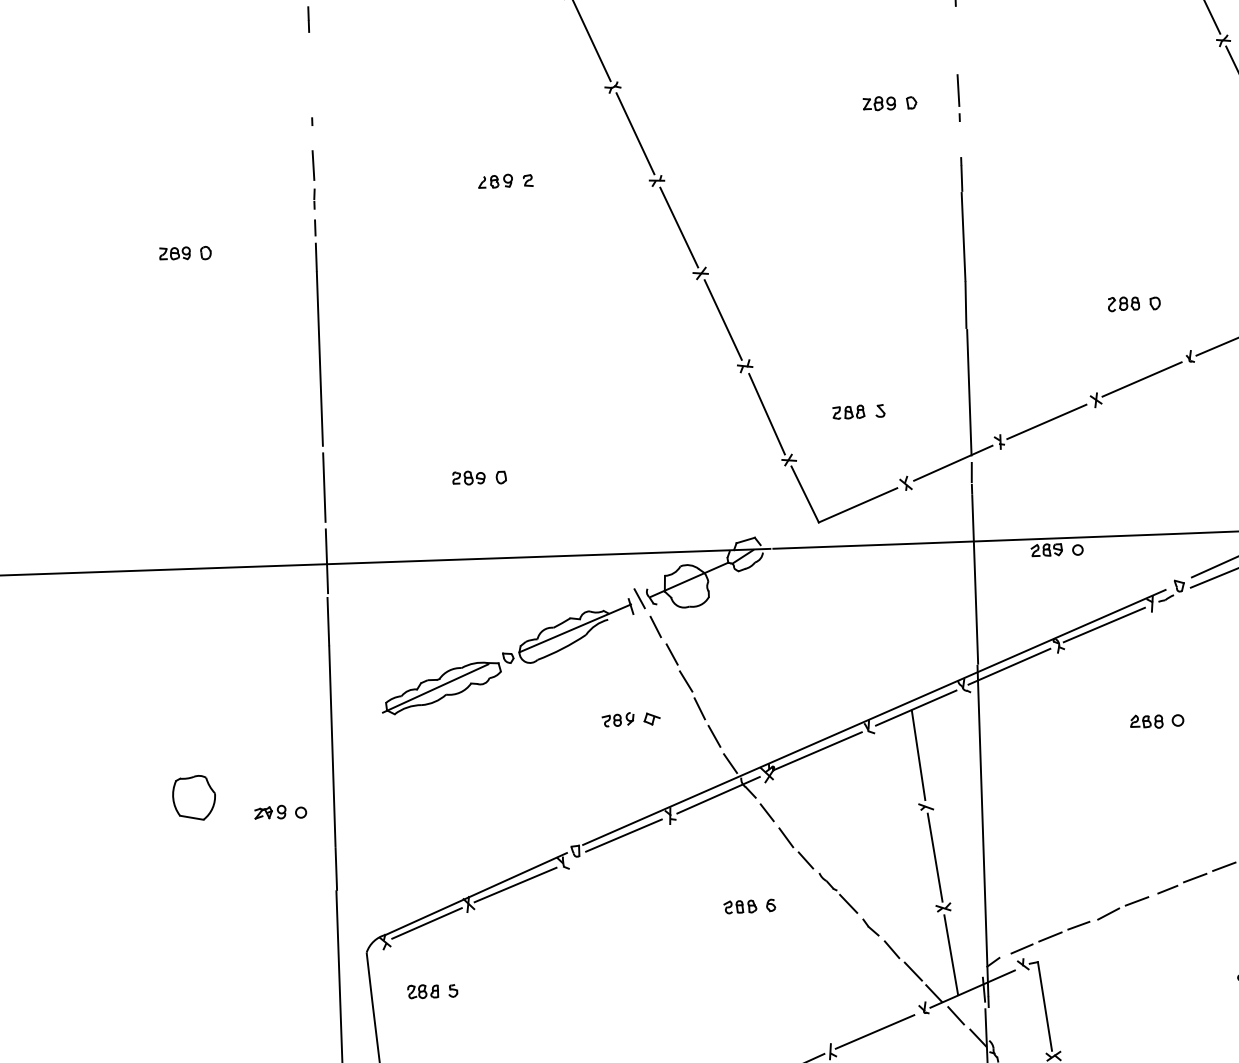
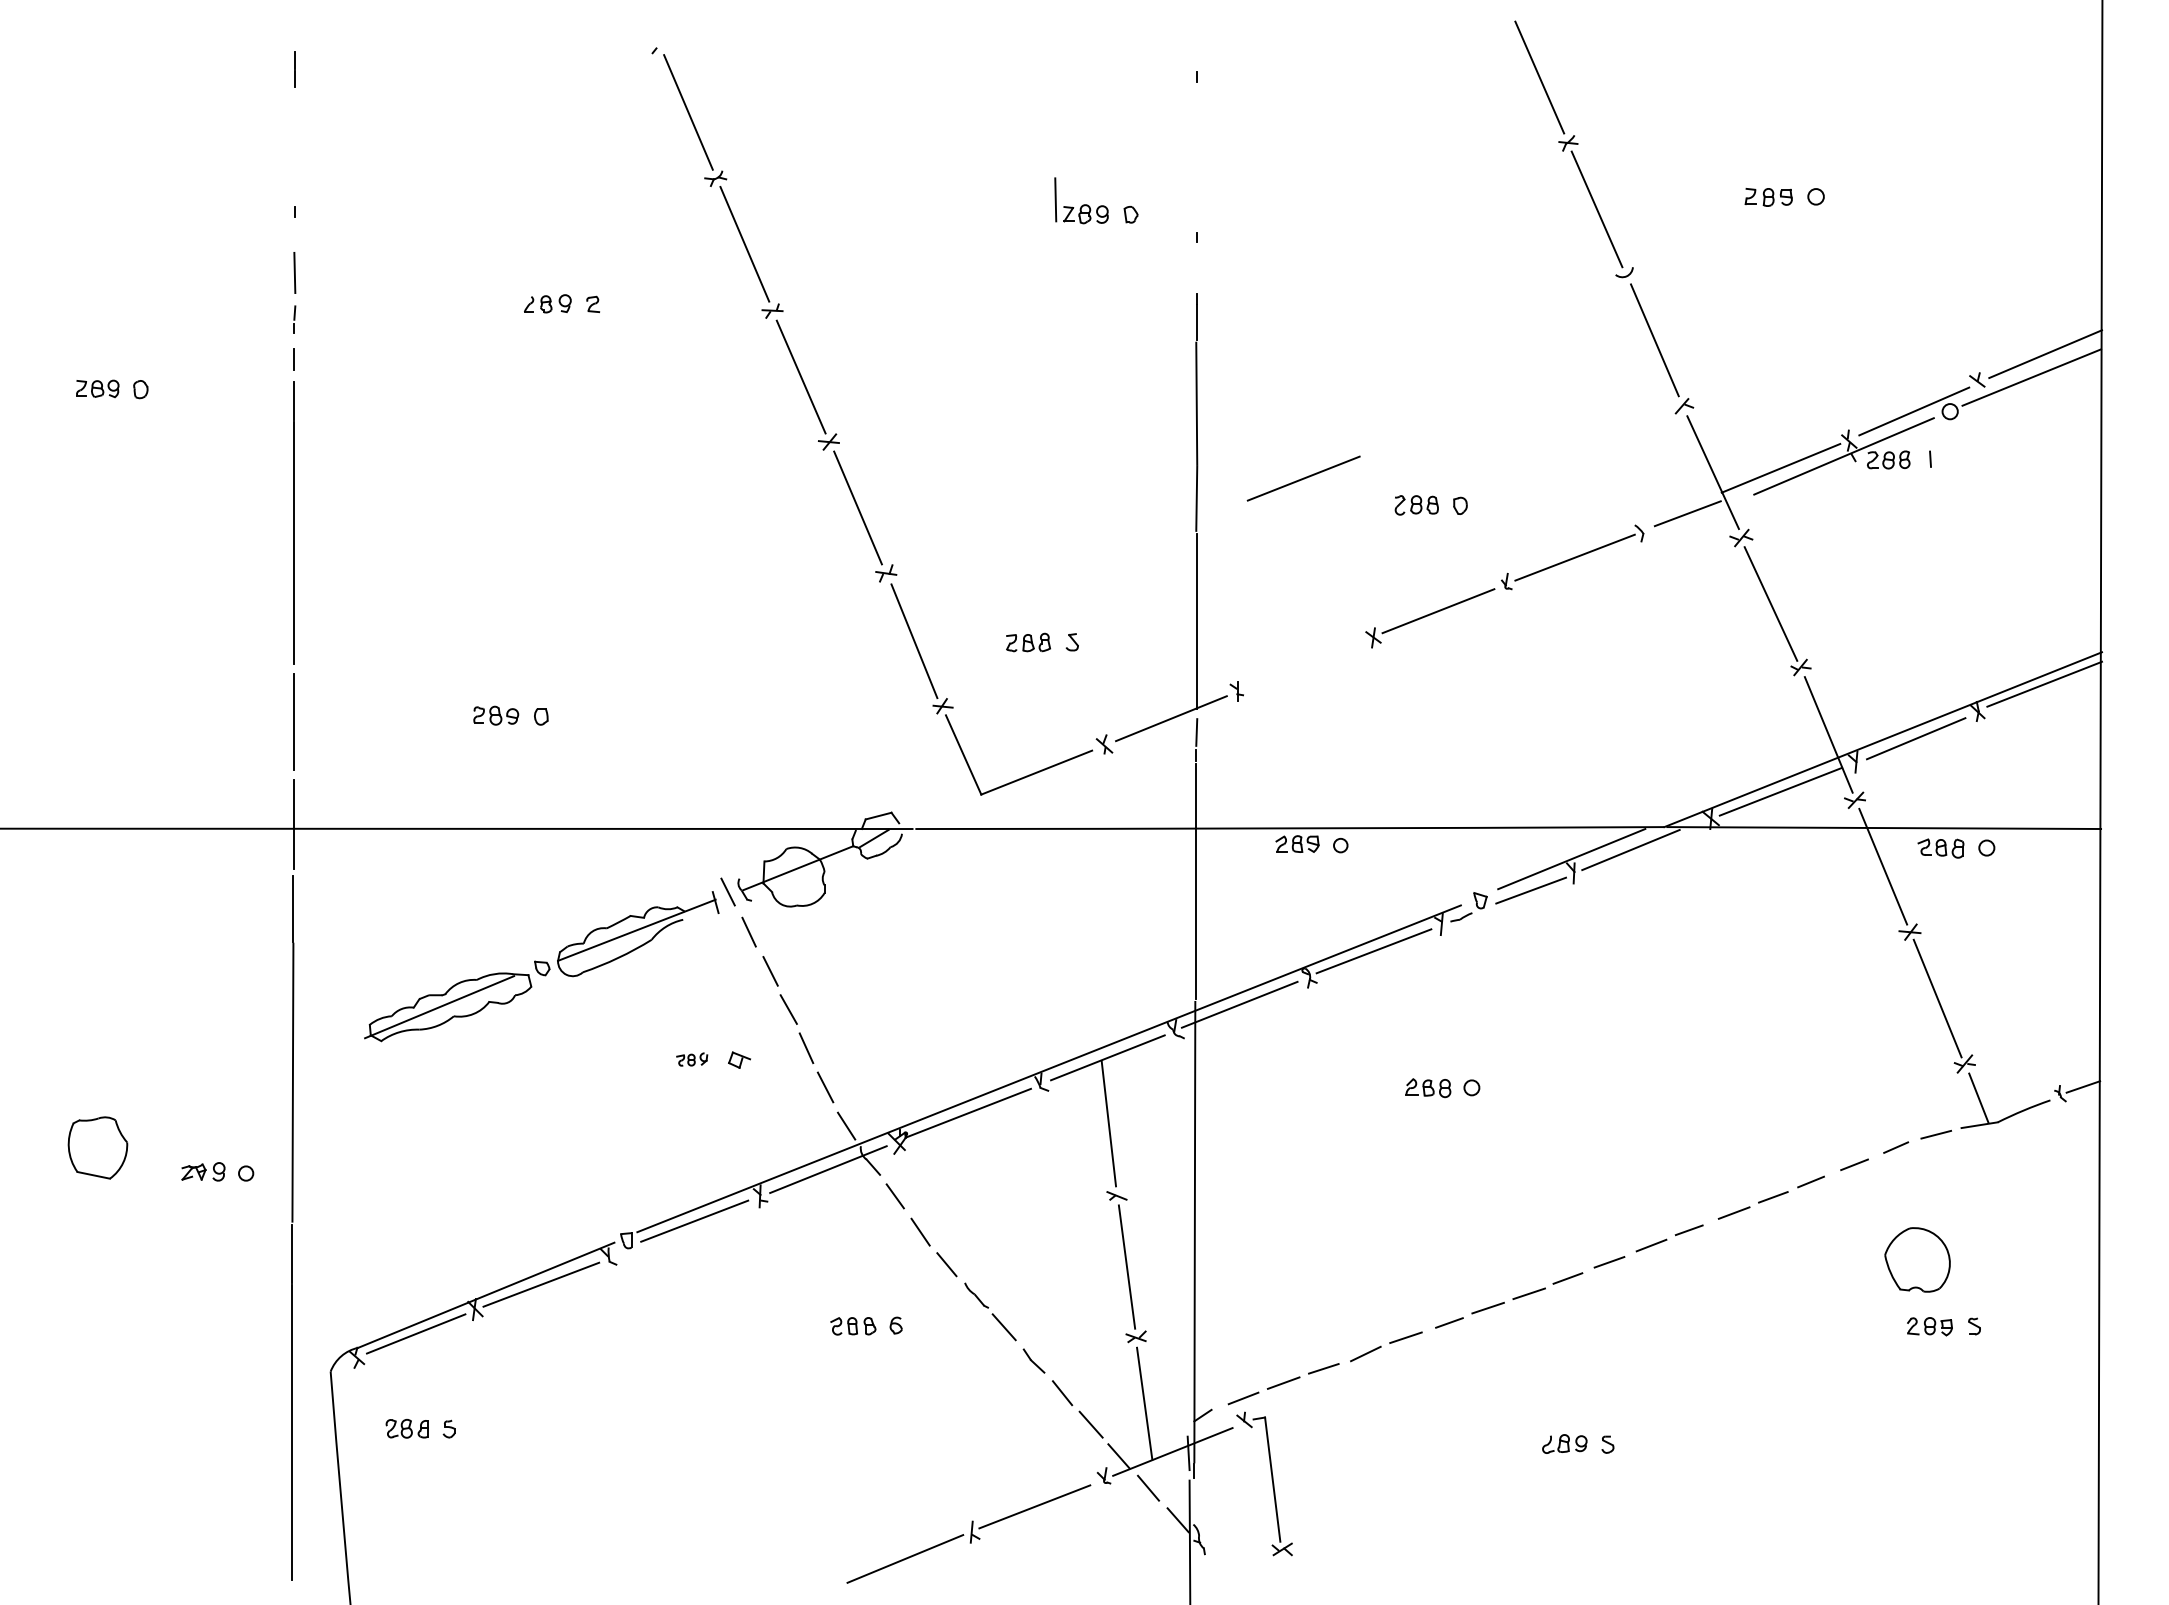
line: (958, 90) -> (1055, 199), moved
line: (1046, 421) -> (1303, 478), moved
part: (617, 719) -> (691, 1059), size x0.7

